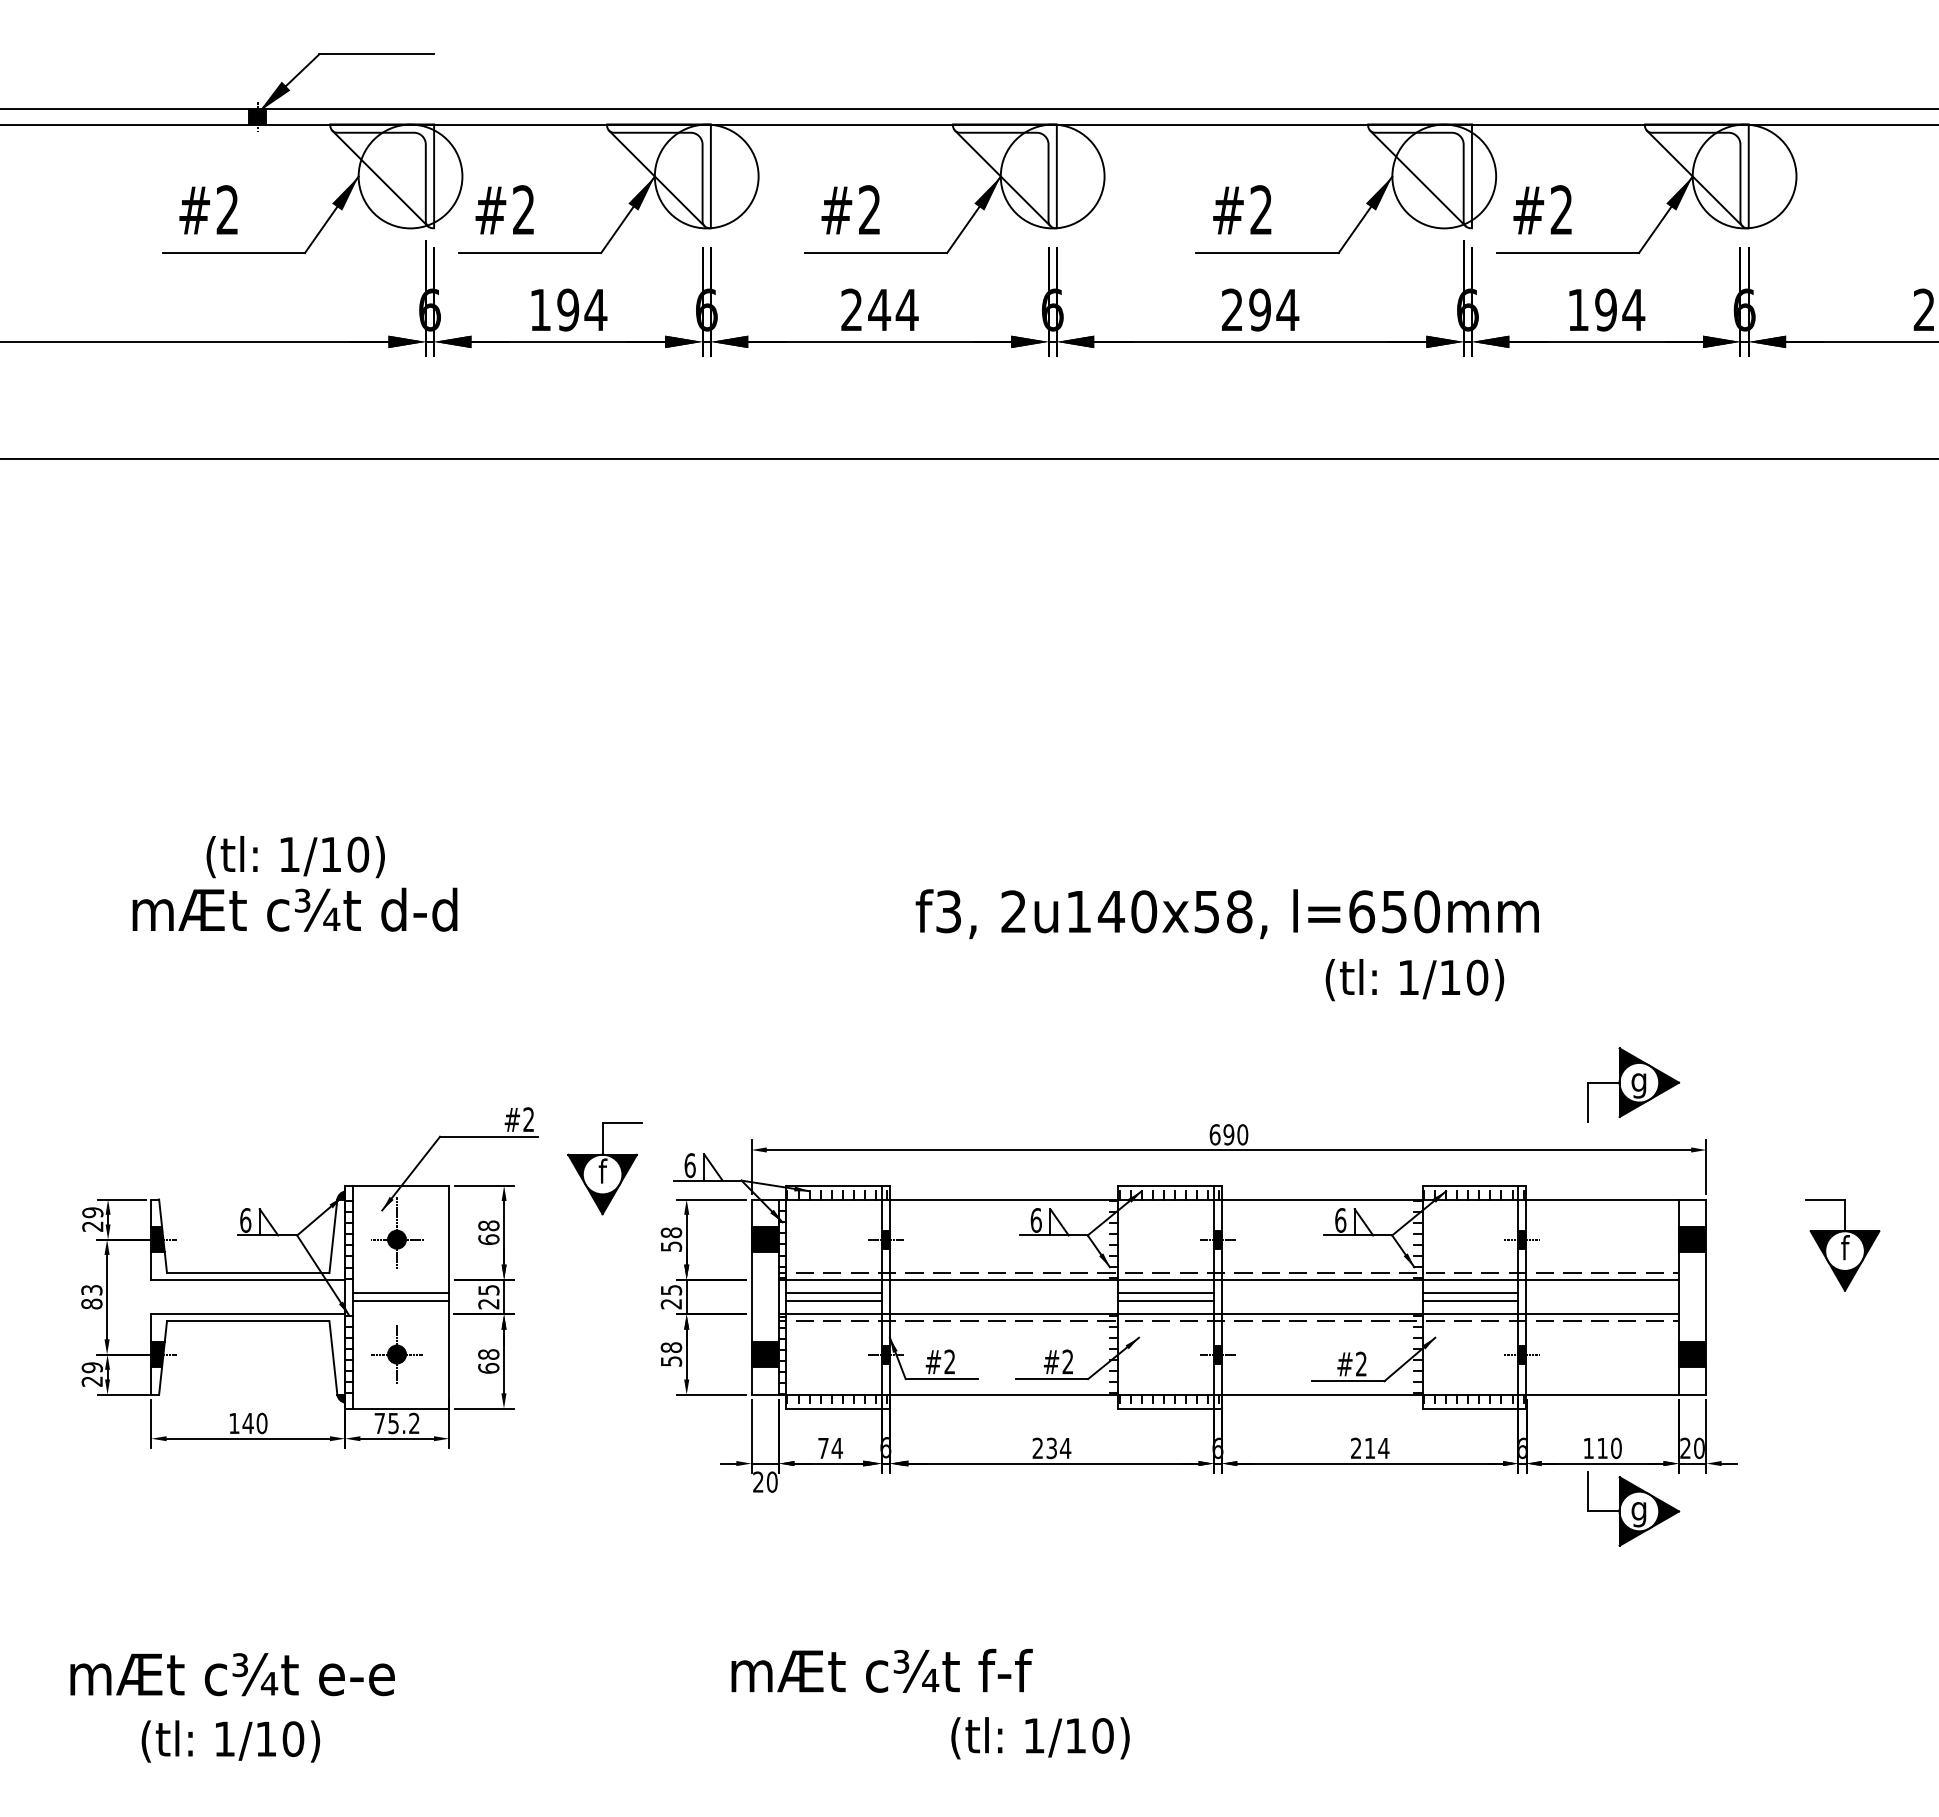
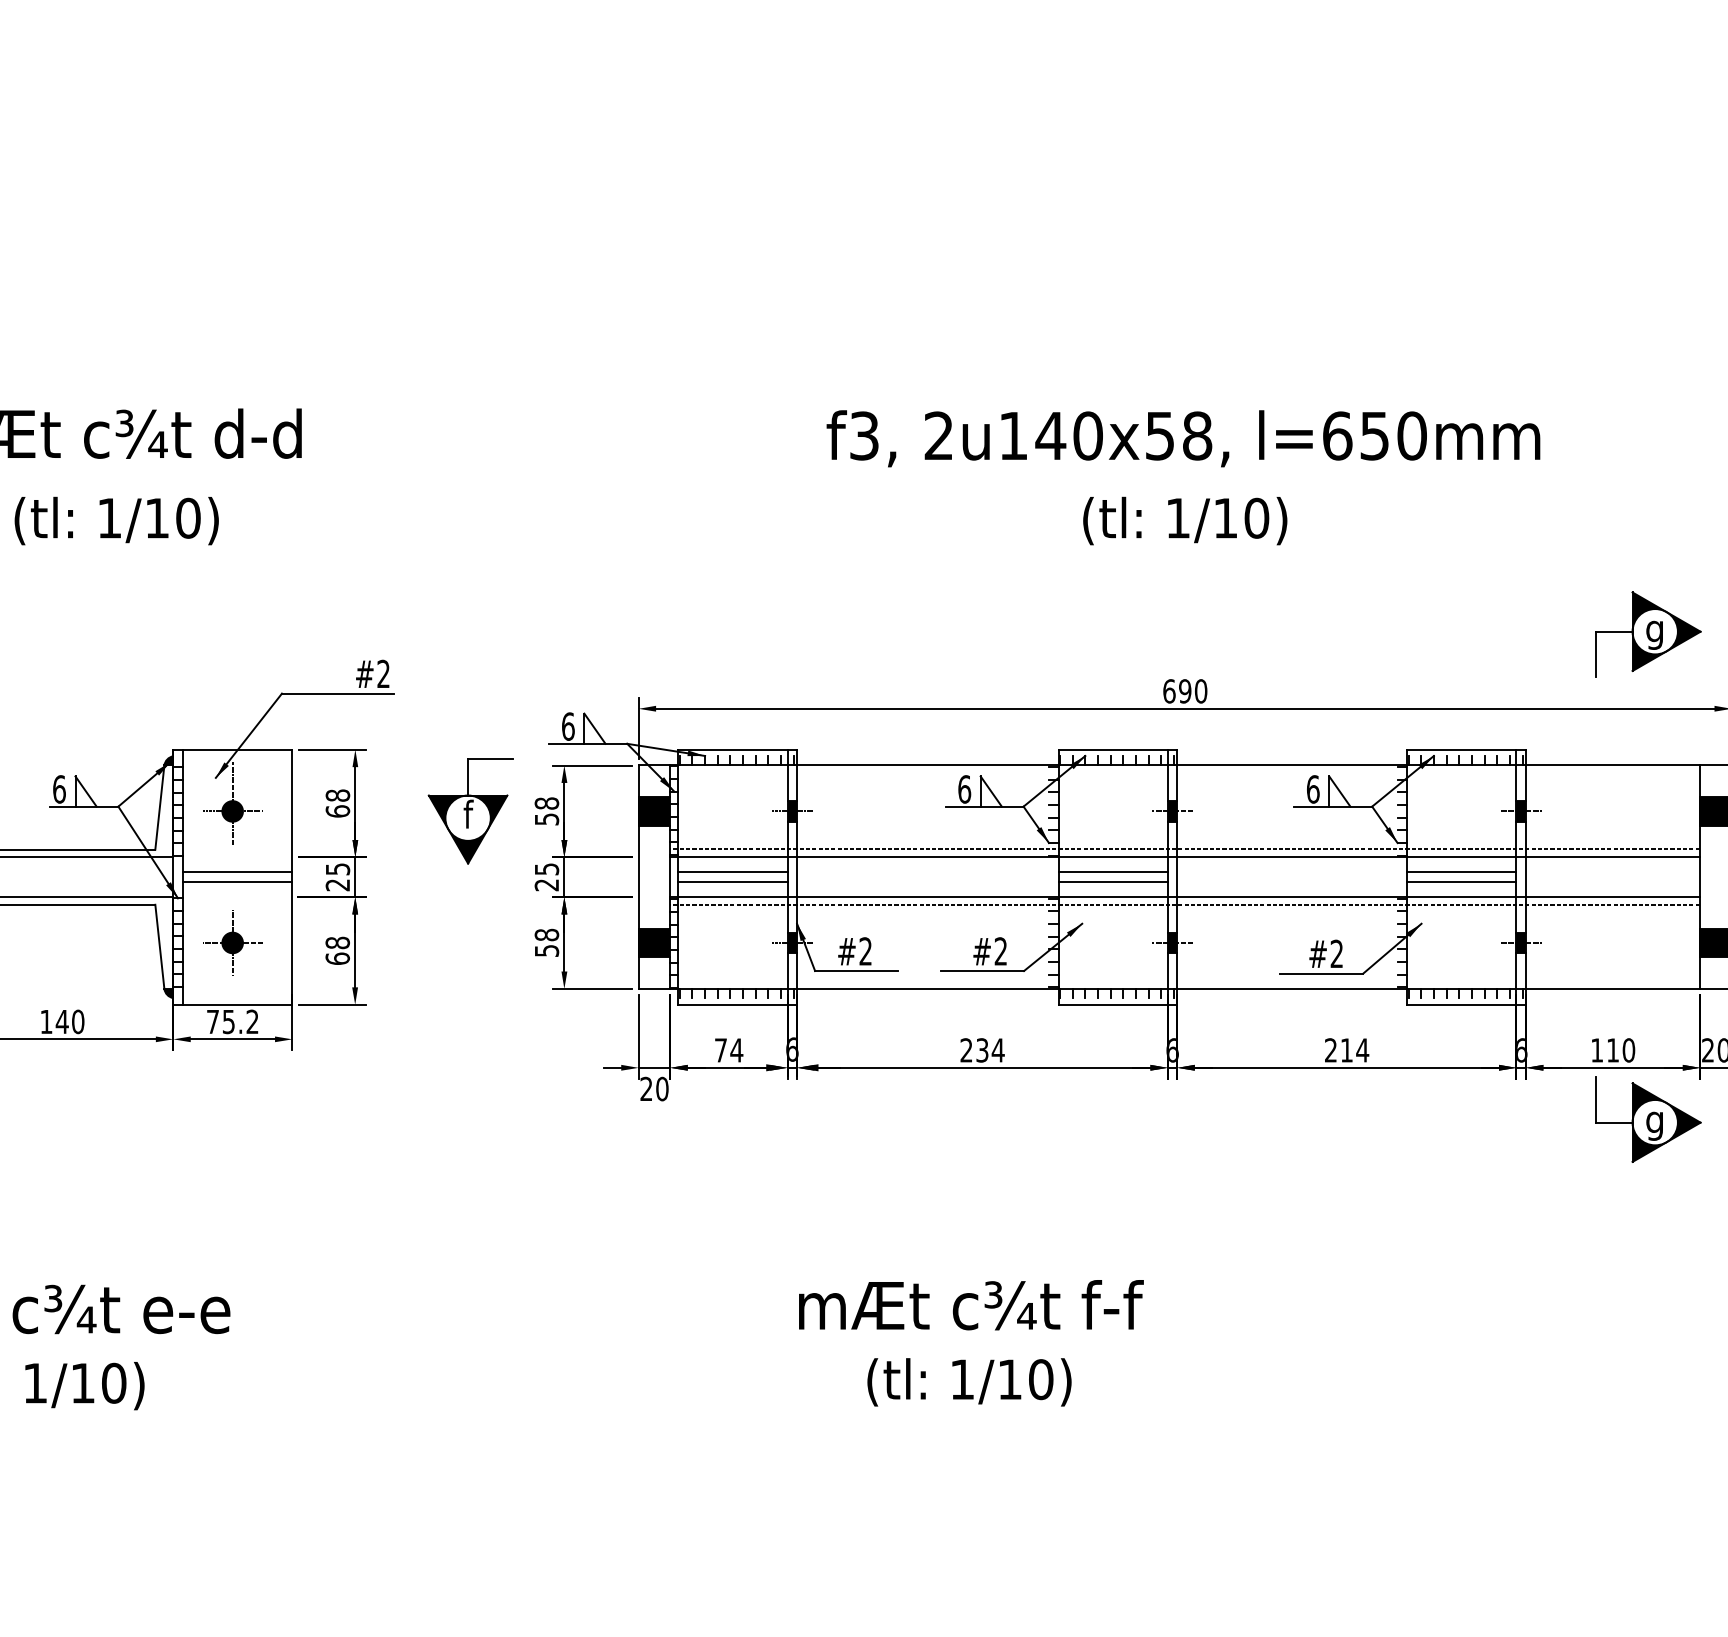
text: (295, 857) -> (116, 521), moved
text: (1414, 980) -> (1184, 521), moved
part: (604, 1168) -> (470, 811), moved
text: (881, 1670) -> (970, 1304), moved

